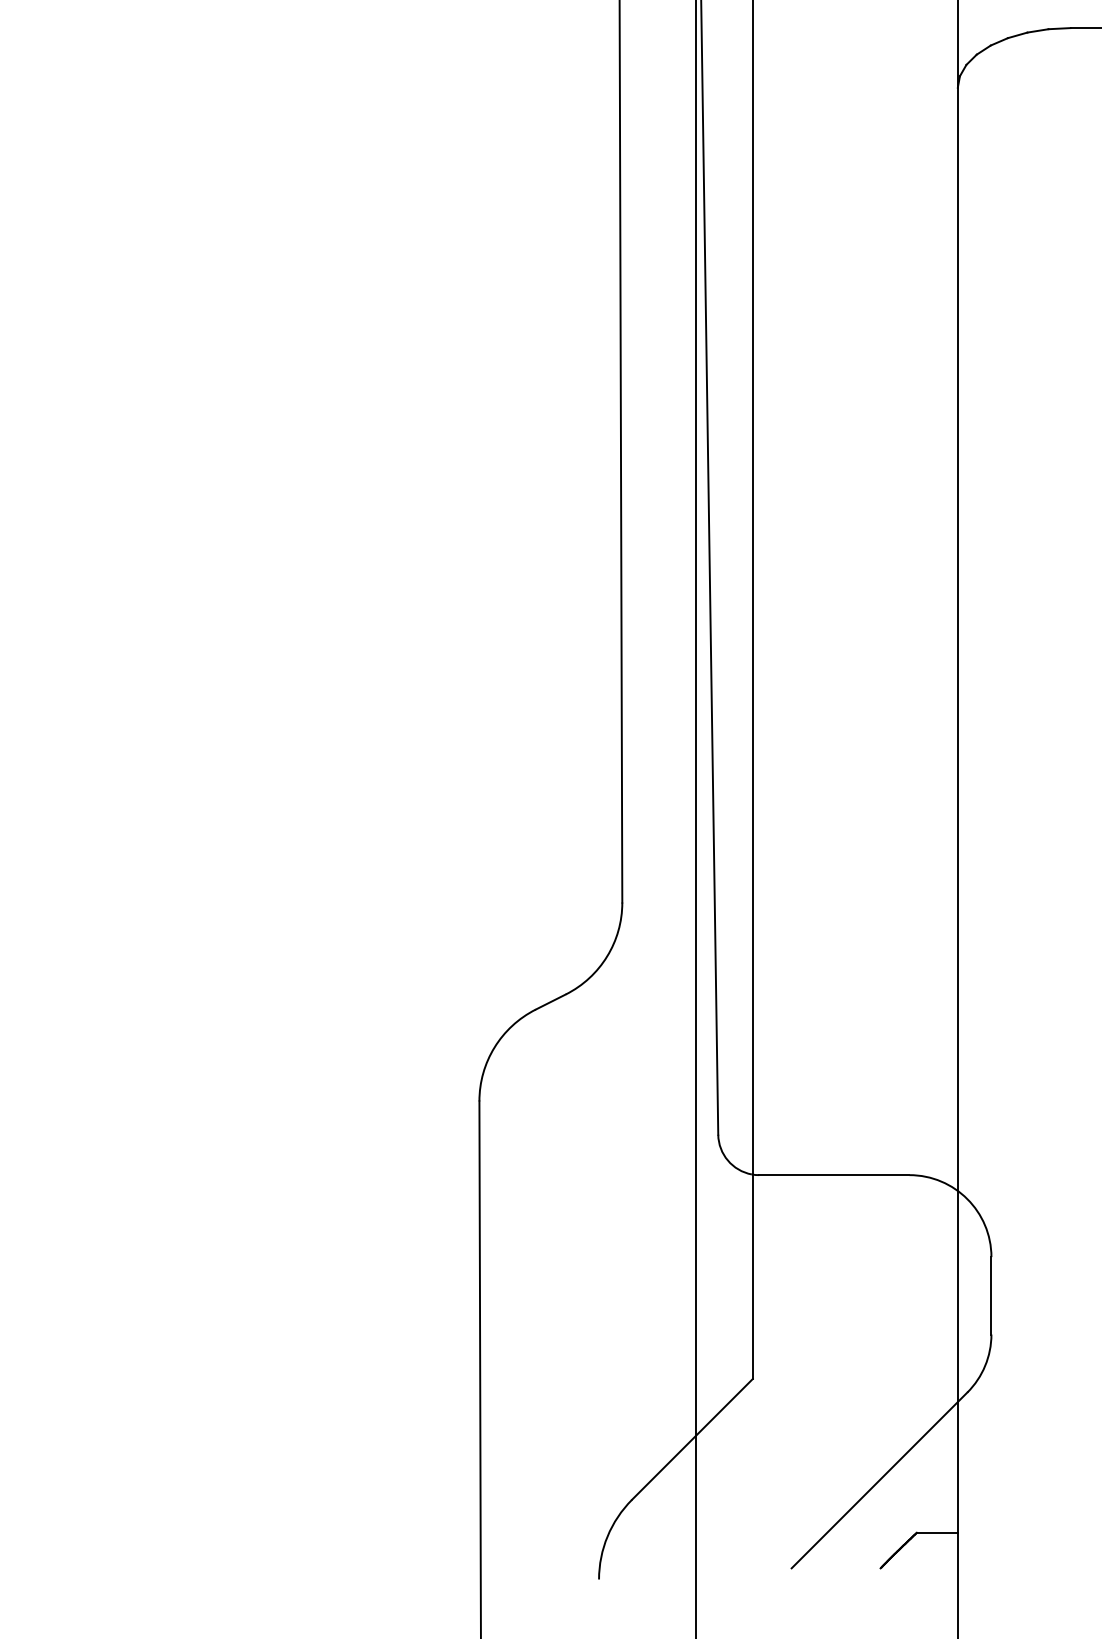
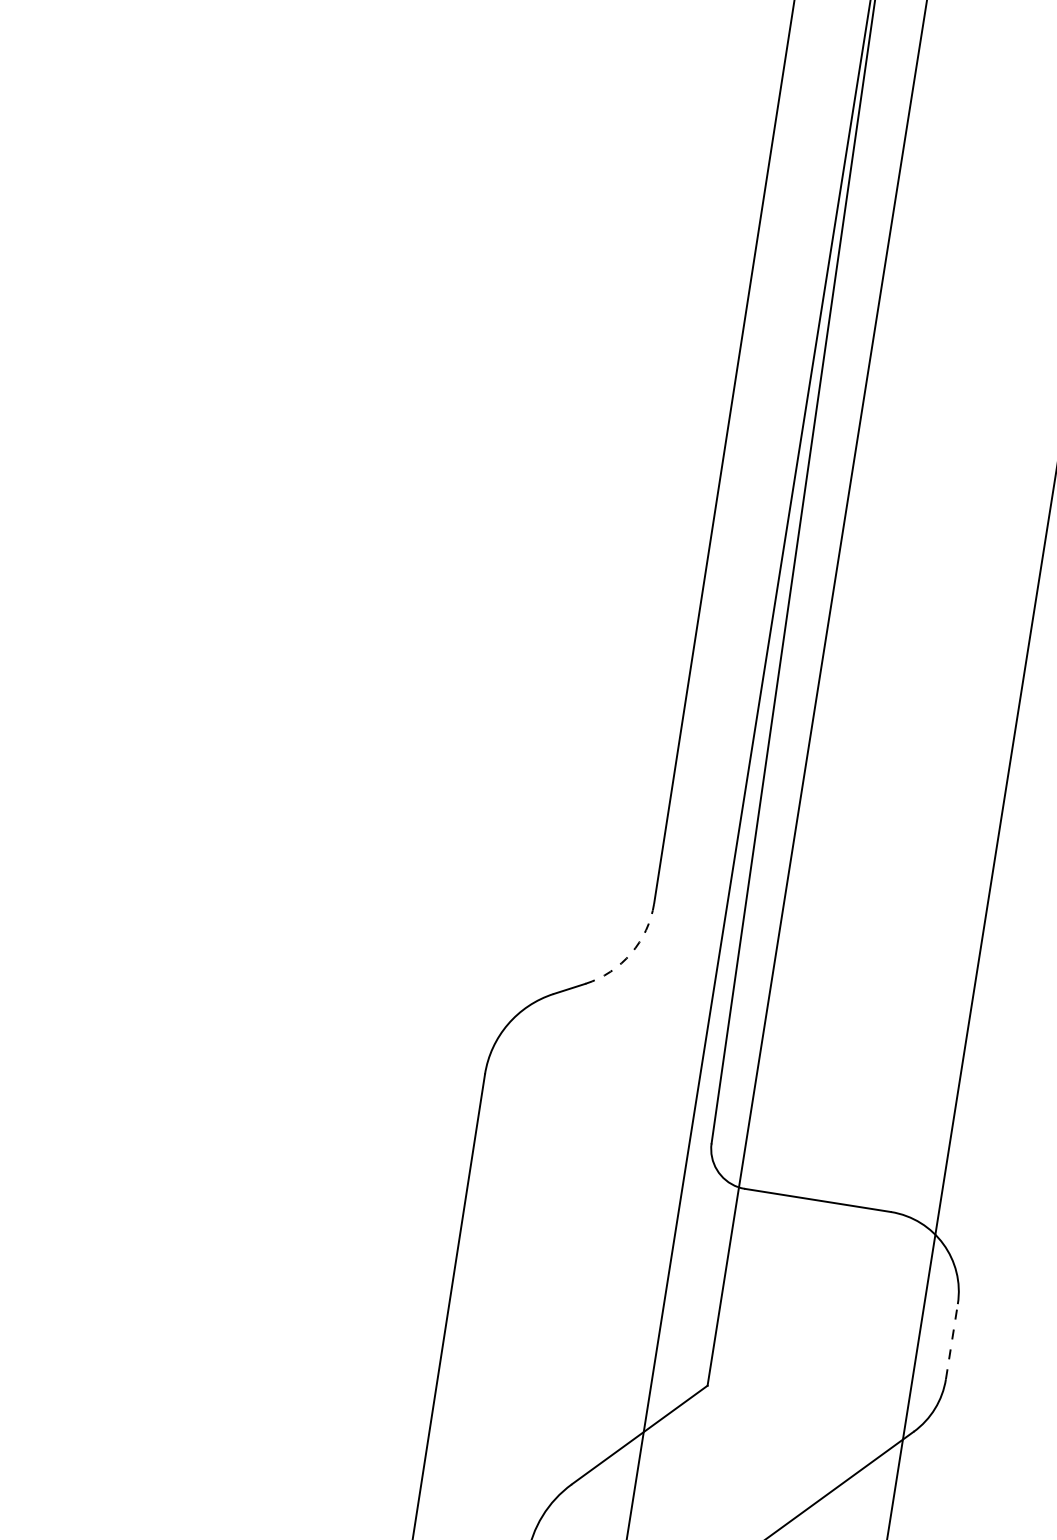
arc: (607, 956) -> (631, 953), solid -> dashed
line: (991, 1295) -> (952, 1341), solid -> dashed

